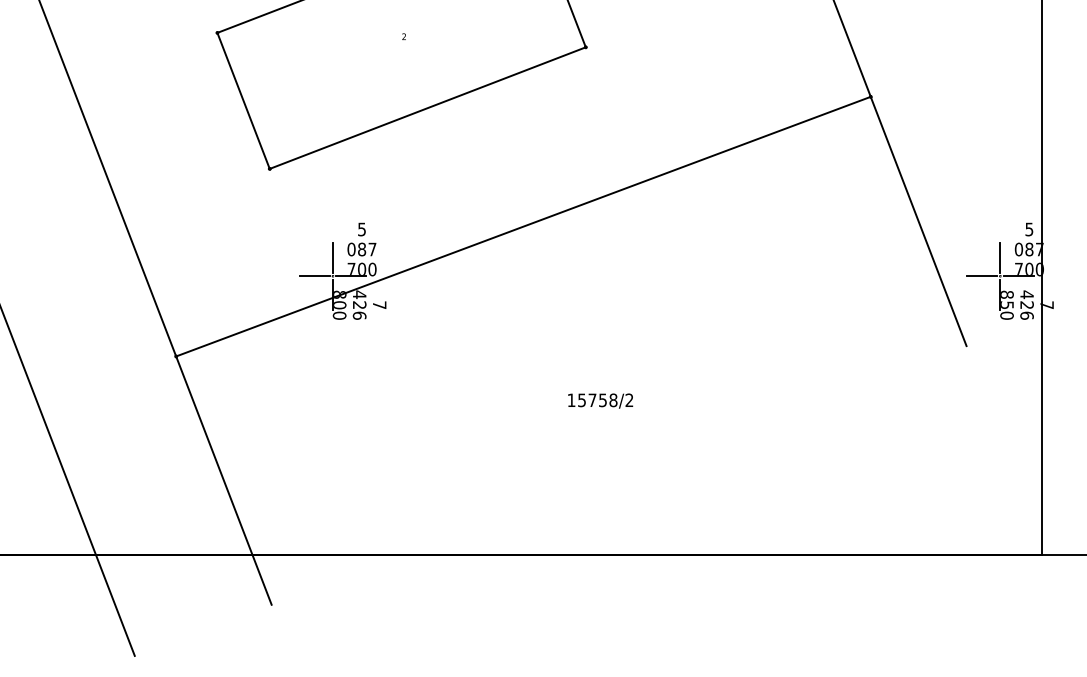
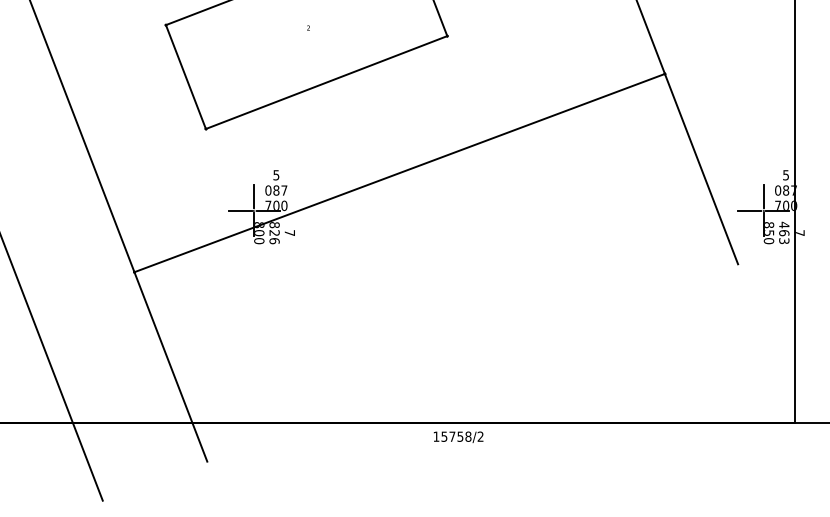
text: (359, 295) -> (274, 225), 426 -> 826
text: (1027, 311) -> (784, 237), 426 -> 463
text: (600, 400) -> (458, 436), moved

